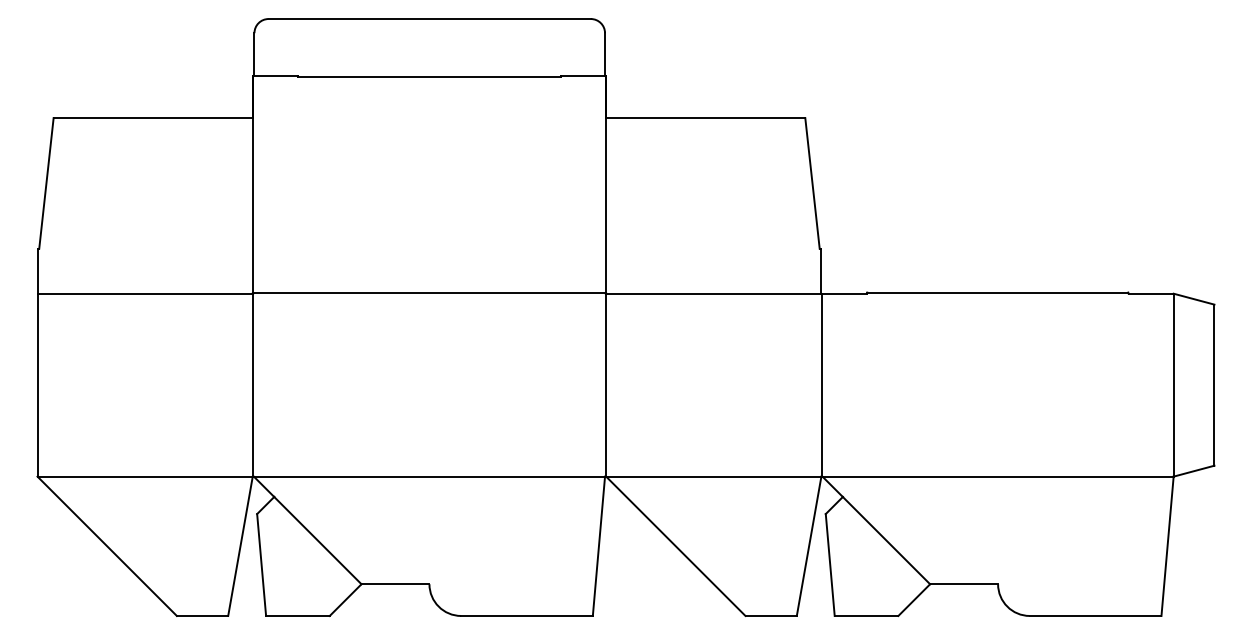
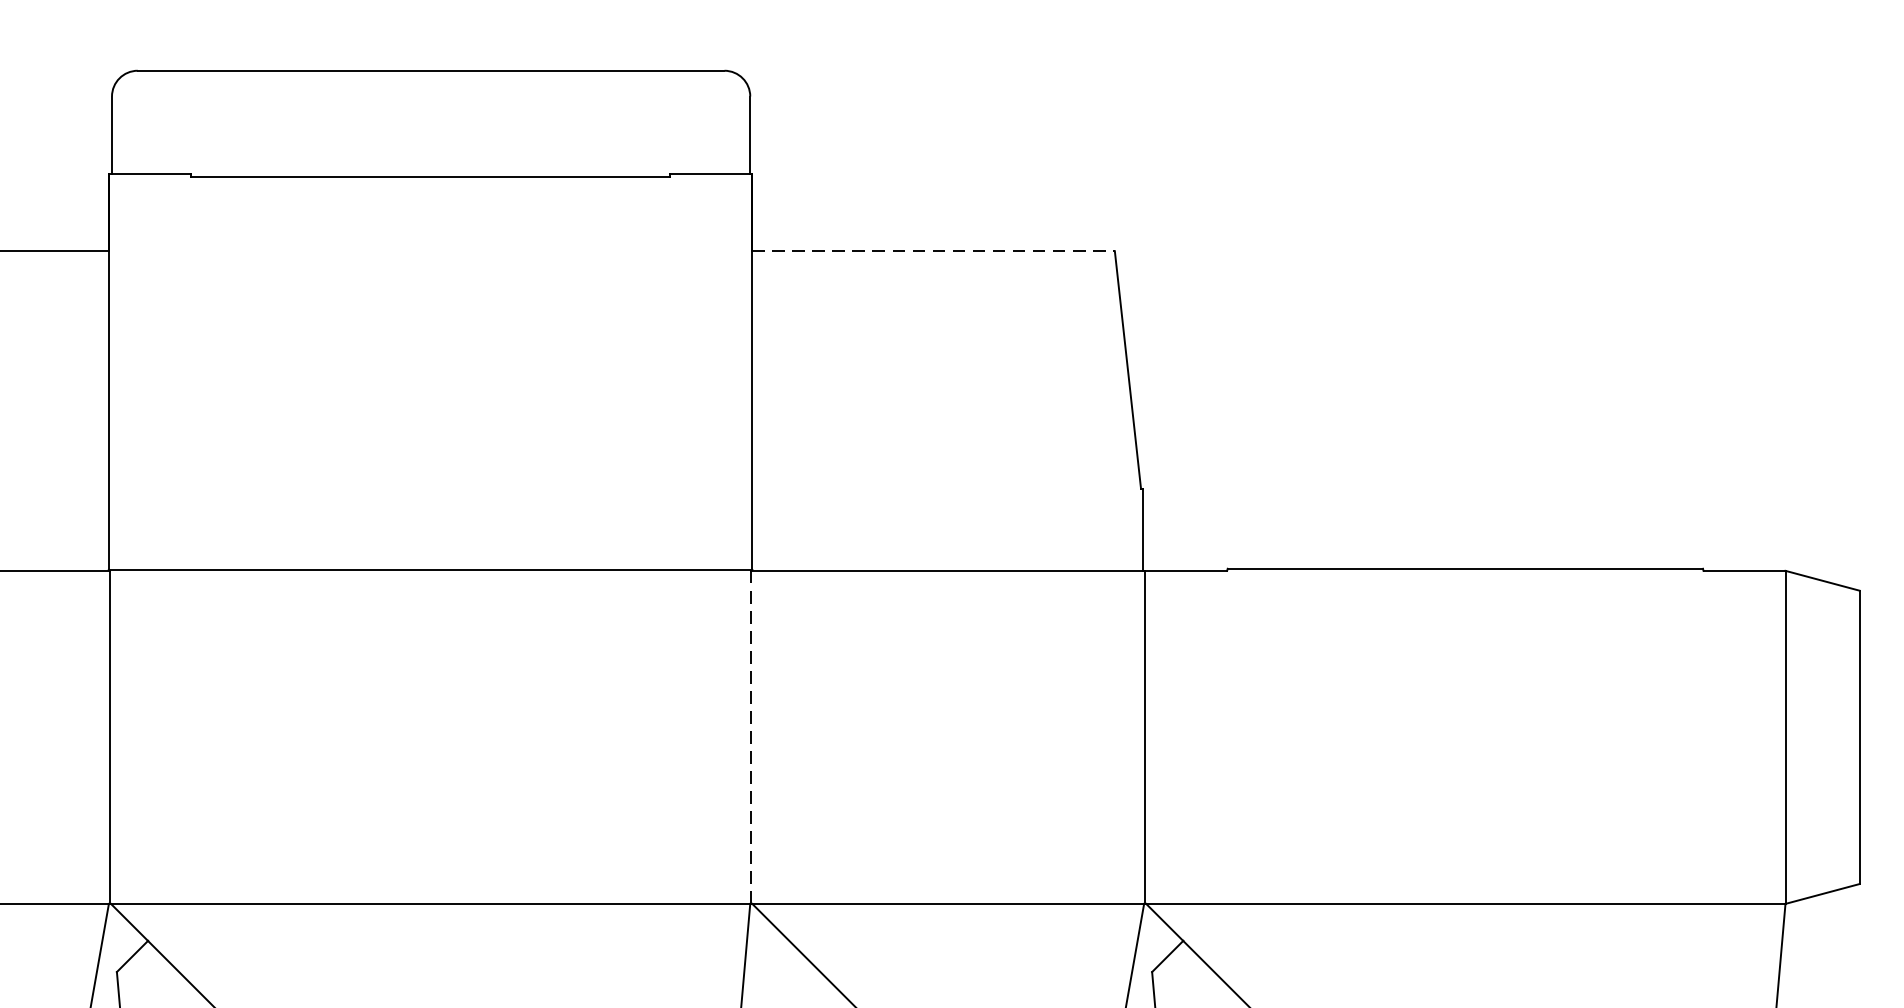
line: (705, 118) -> (933, 251), solid -> dashed
line: (605, 384) -> (751, 736), solid -> dashed

